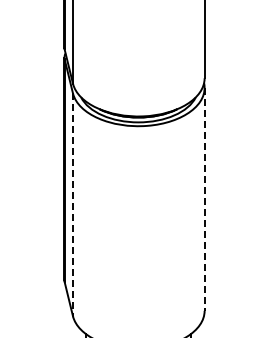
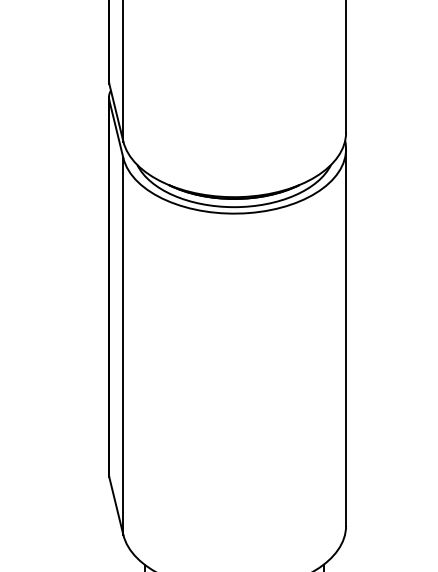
line: (204, 199) -> (345, 337), dashed -> solid
line: (72, 205) -> (122, 347), dashed -> solid

